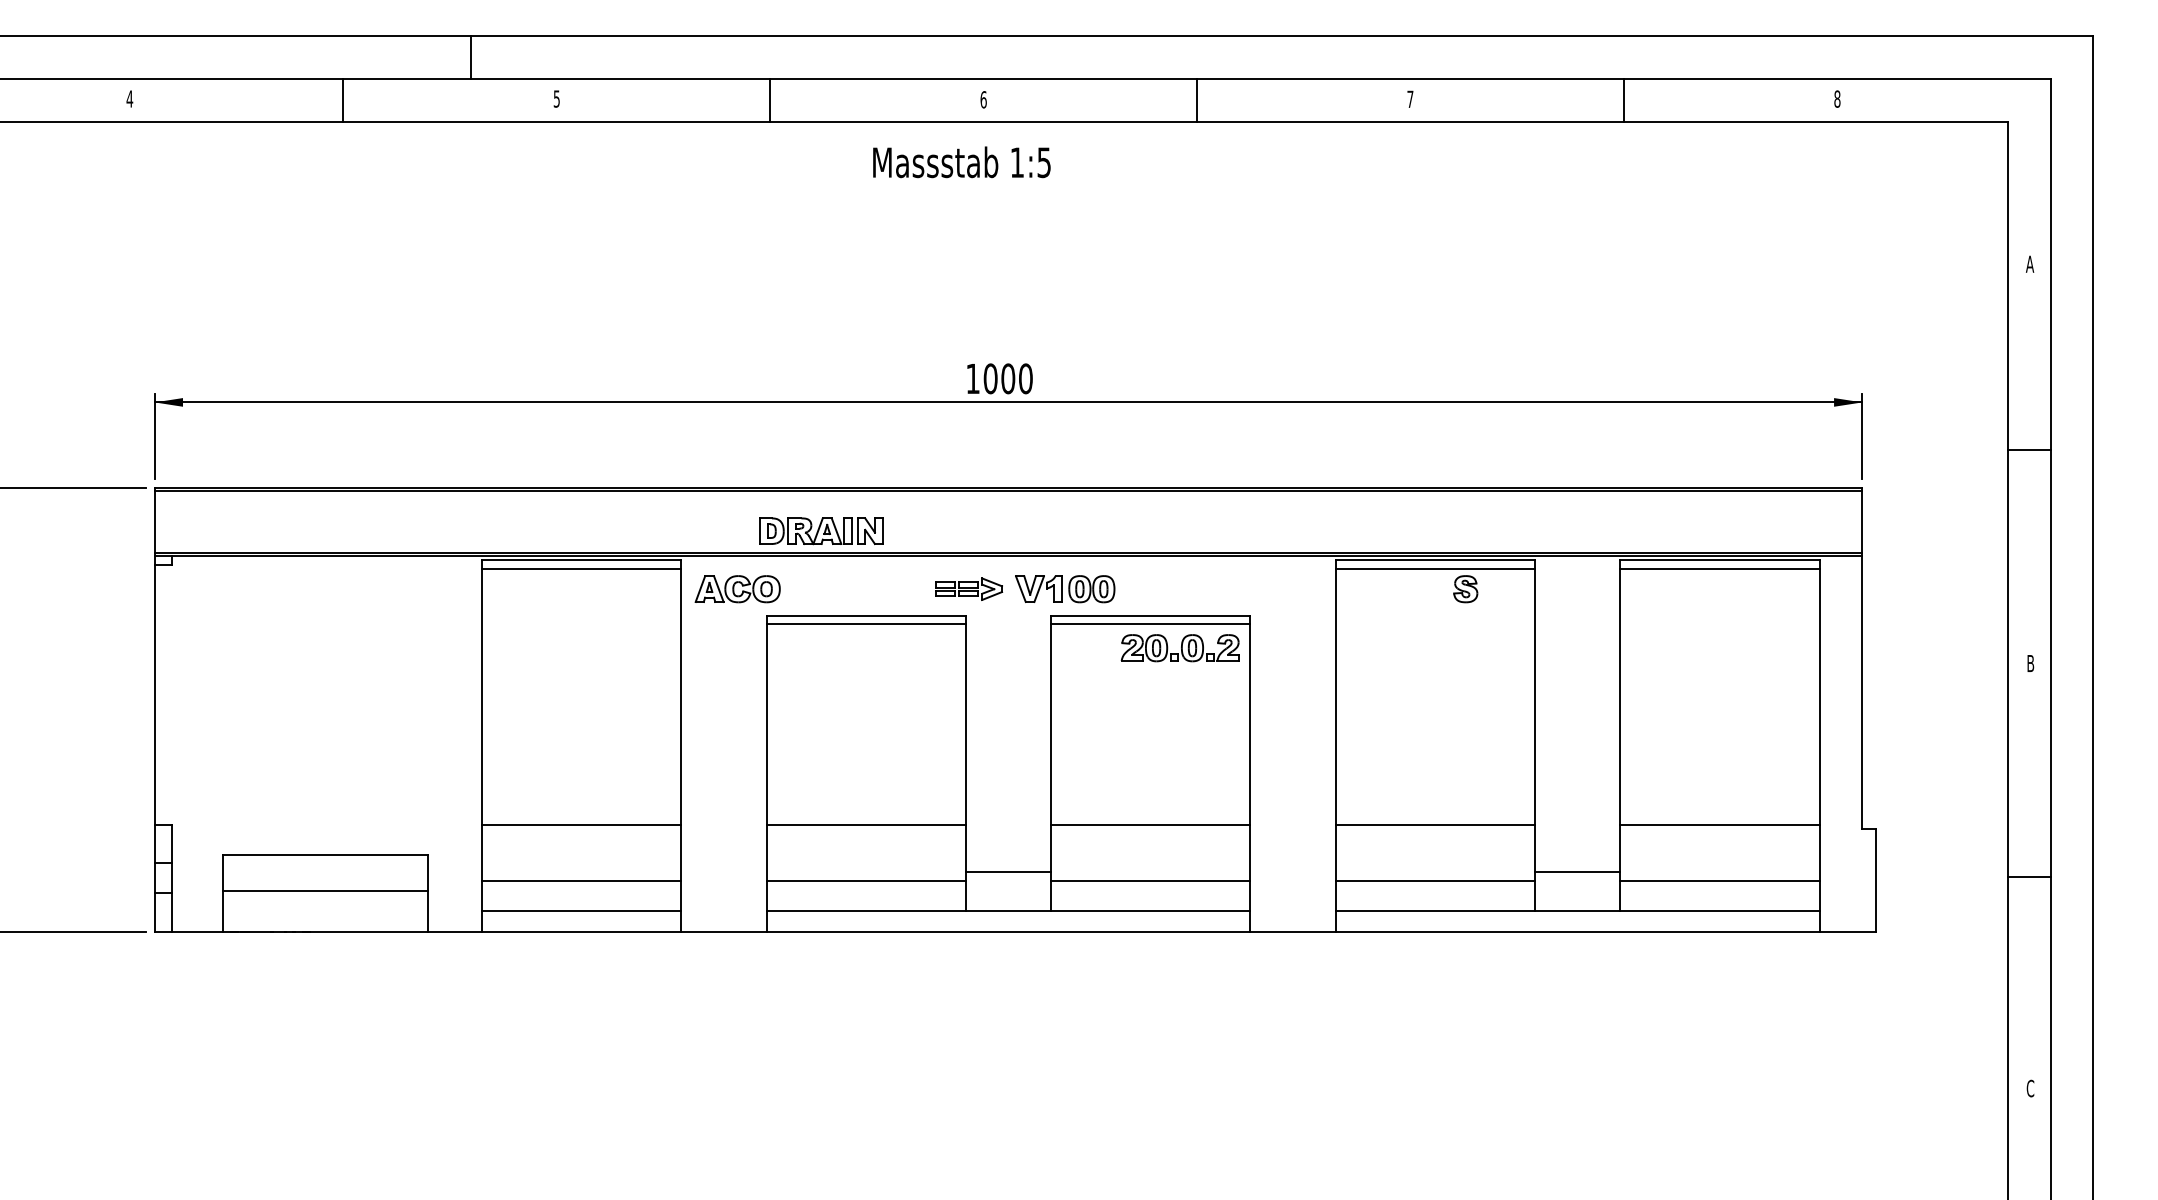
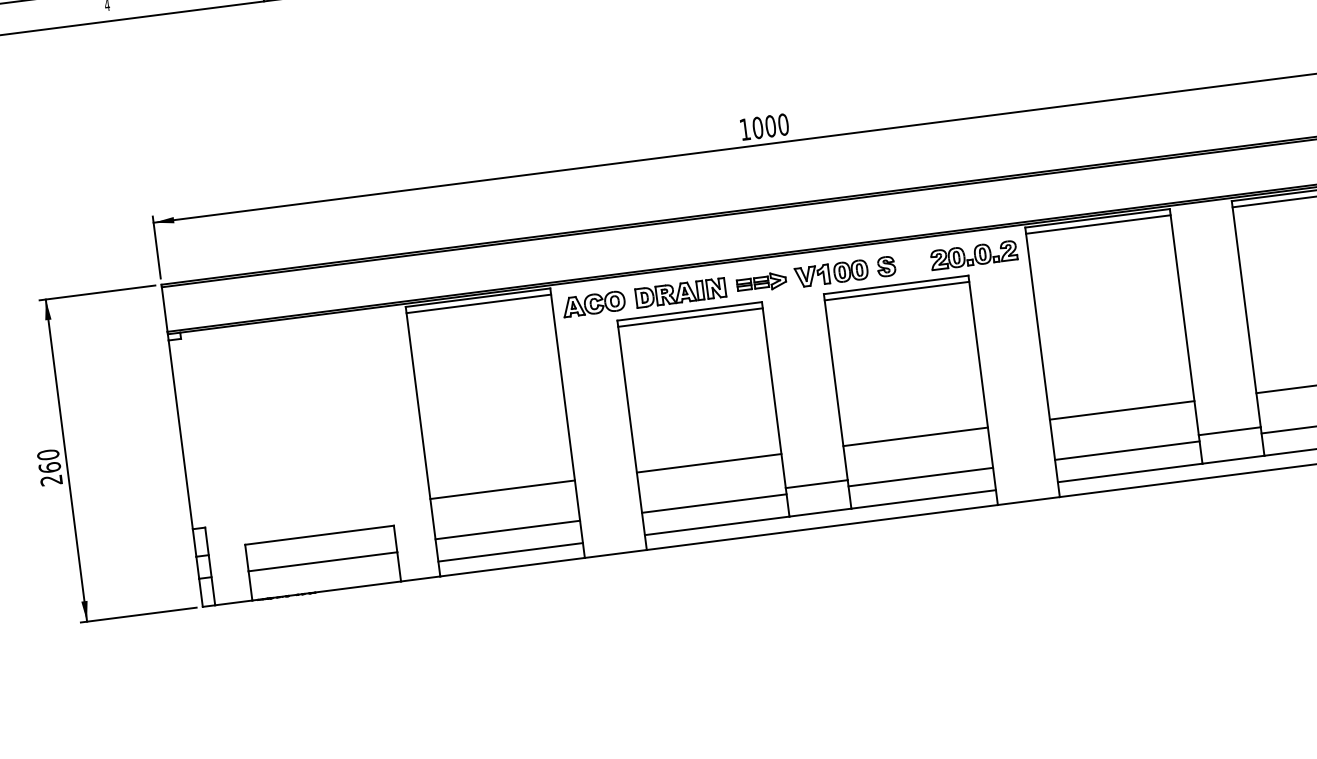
part: (821, 531) -> (680, 293), moved
part: (1465, 589) -> (886, 266), moved
part: (1179, 648) -> (973, 255), moved

